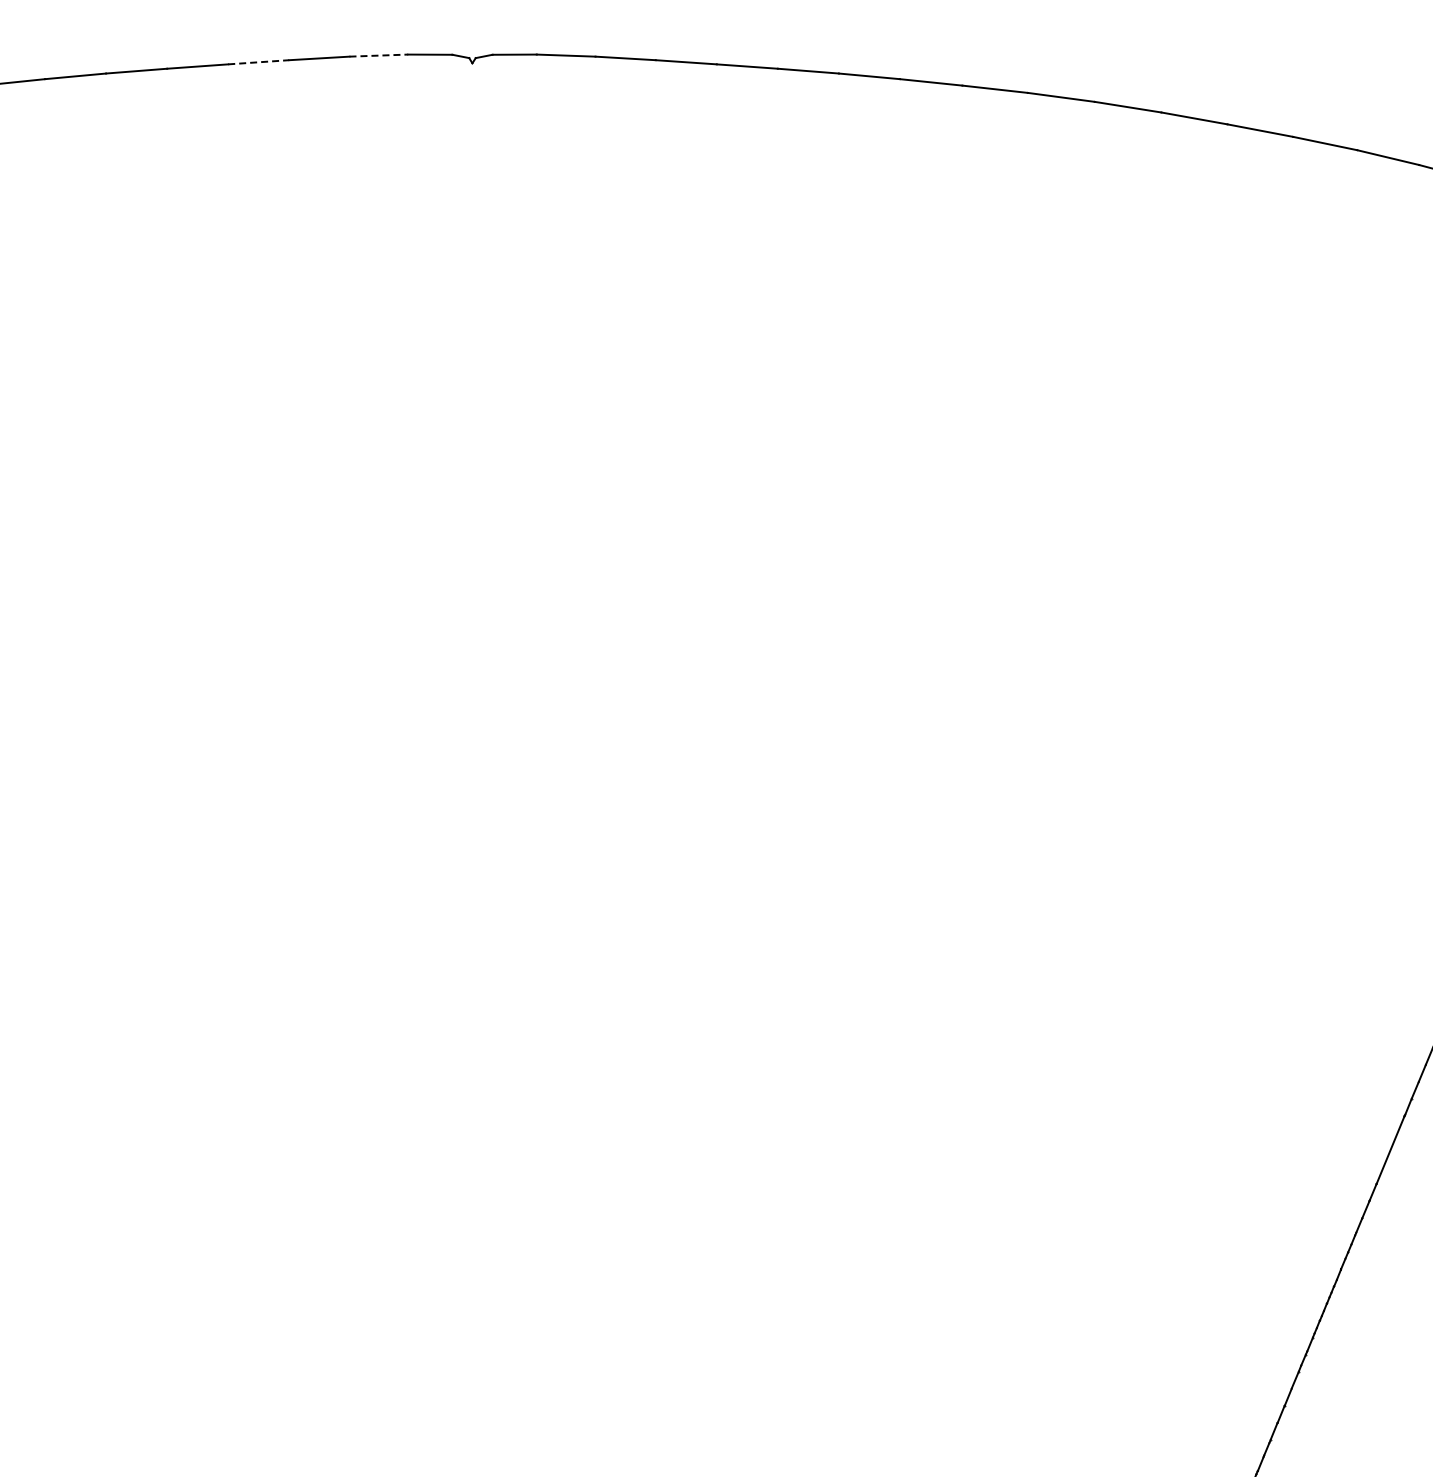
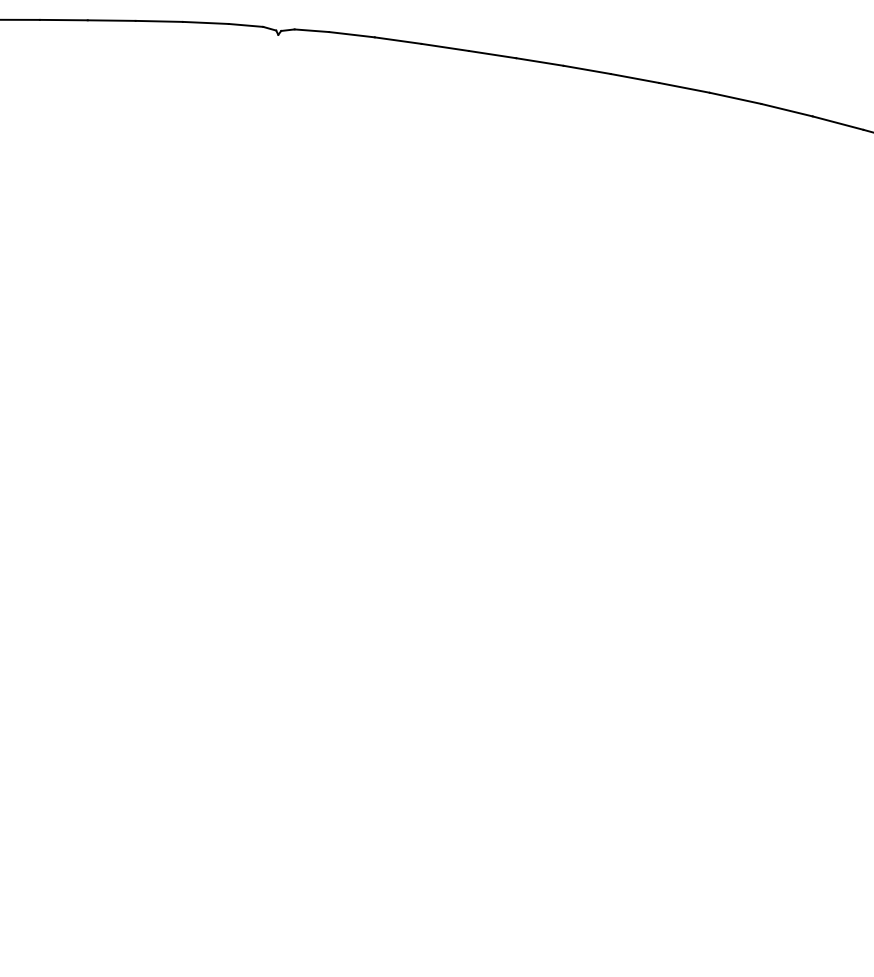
line: (379, 55) -> (206, 22), dashed -> solid
line: (258, 62) -> (111, 20), dashed -> solid

